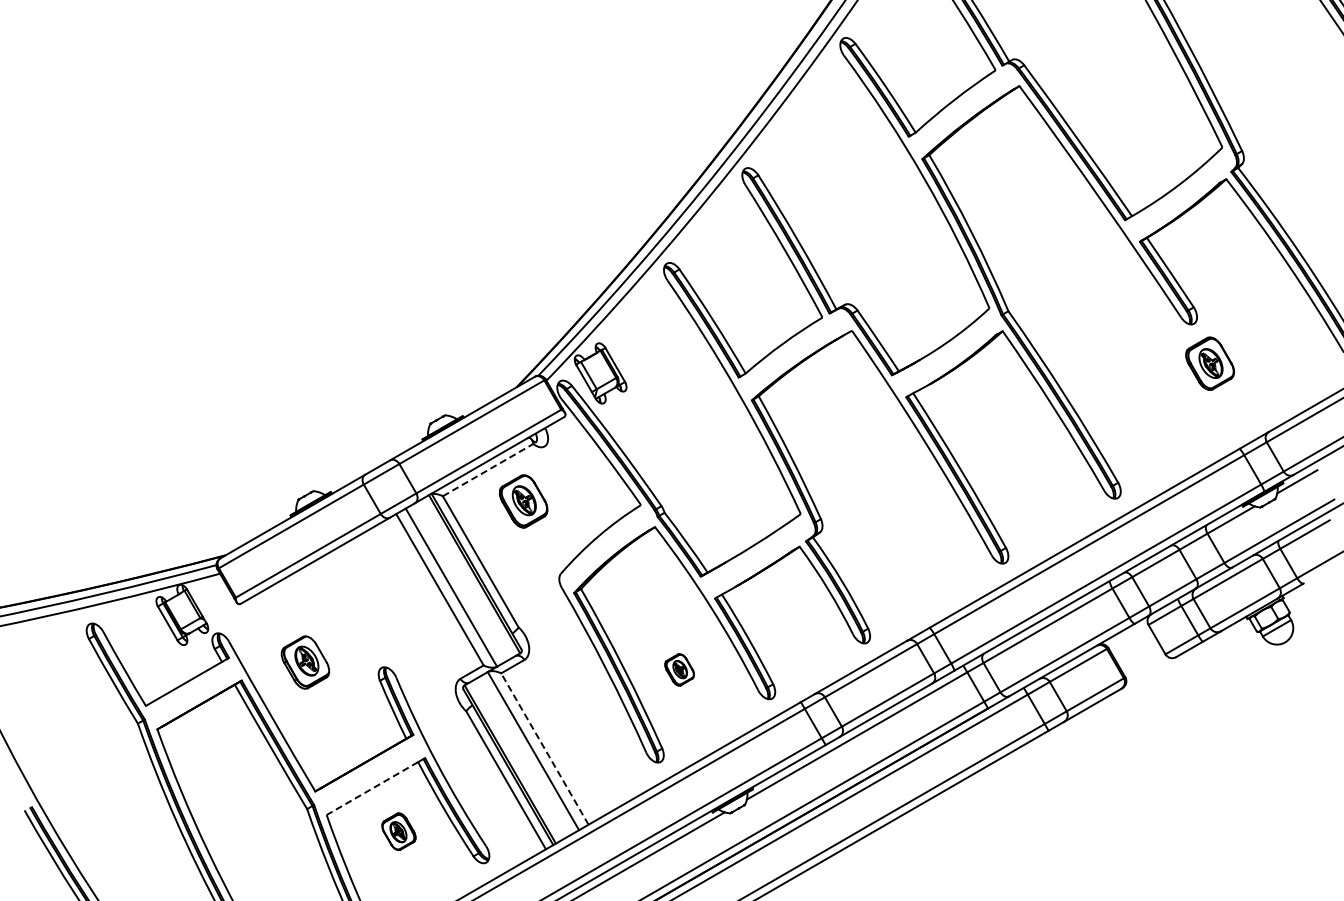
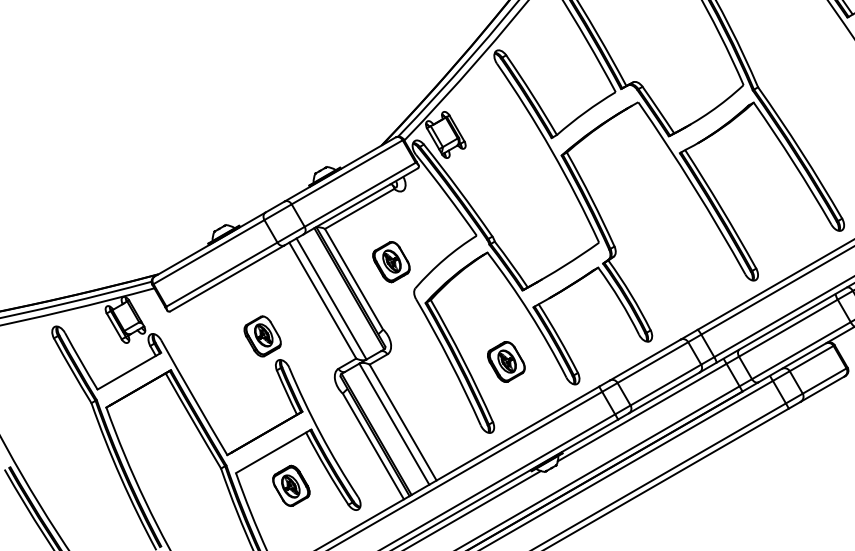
line: (488, 469) -> (359, 208), dashed -> solid
part: (523, 501) -> (391, 262), moved
part: (305, 662) -> (262, 336), moved
part: (679, 669) -> (506, 361), size x1.67
line: (544, 748) -> (402, 422), dashed -> solid
line: (372, 788) -> (271, 452), dashed -> solid
part: (398, 831) -> (291, 485), size x1.43

